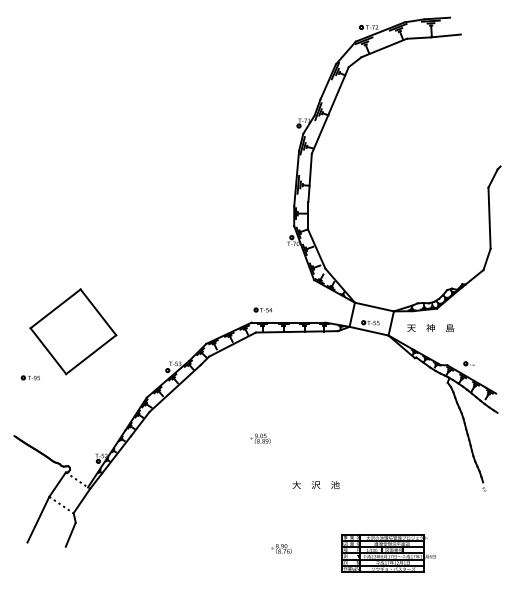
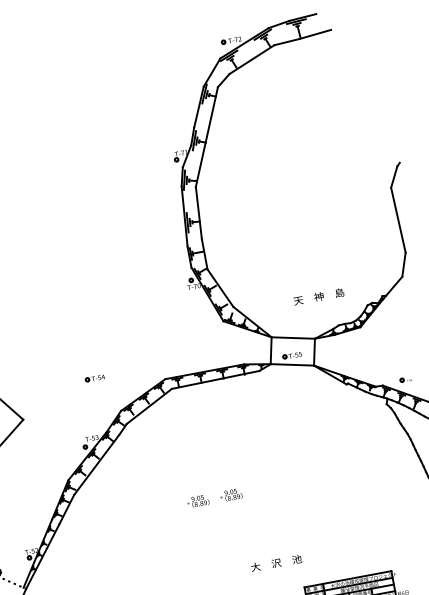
part: (262, 309) -> (94, 377), moved
text: (430, 328) -> (318, 297), moved
part: (291, 438) -> (231, 494), added
text: (315, 484) -> (275, 562), moved

